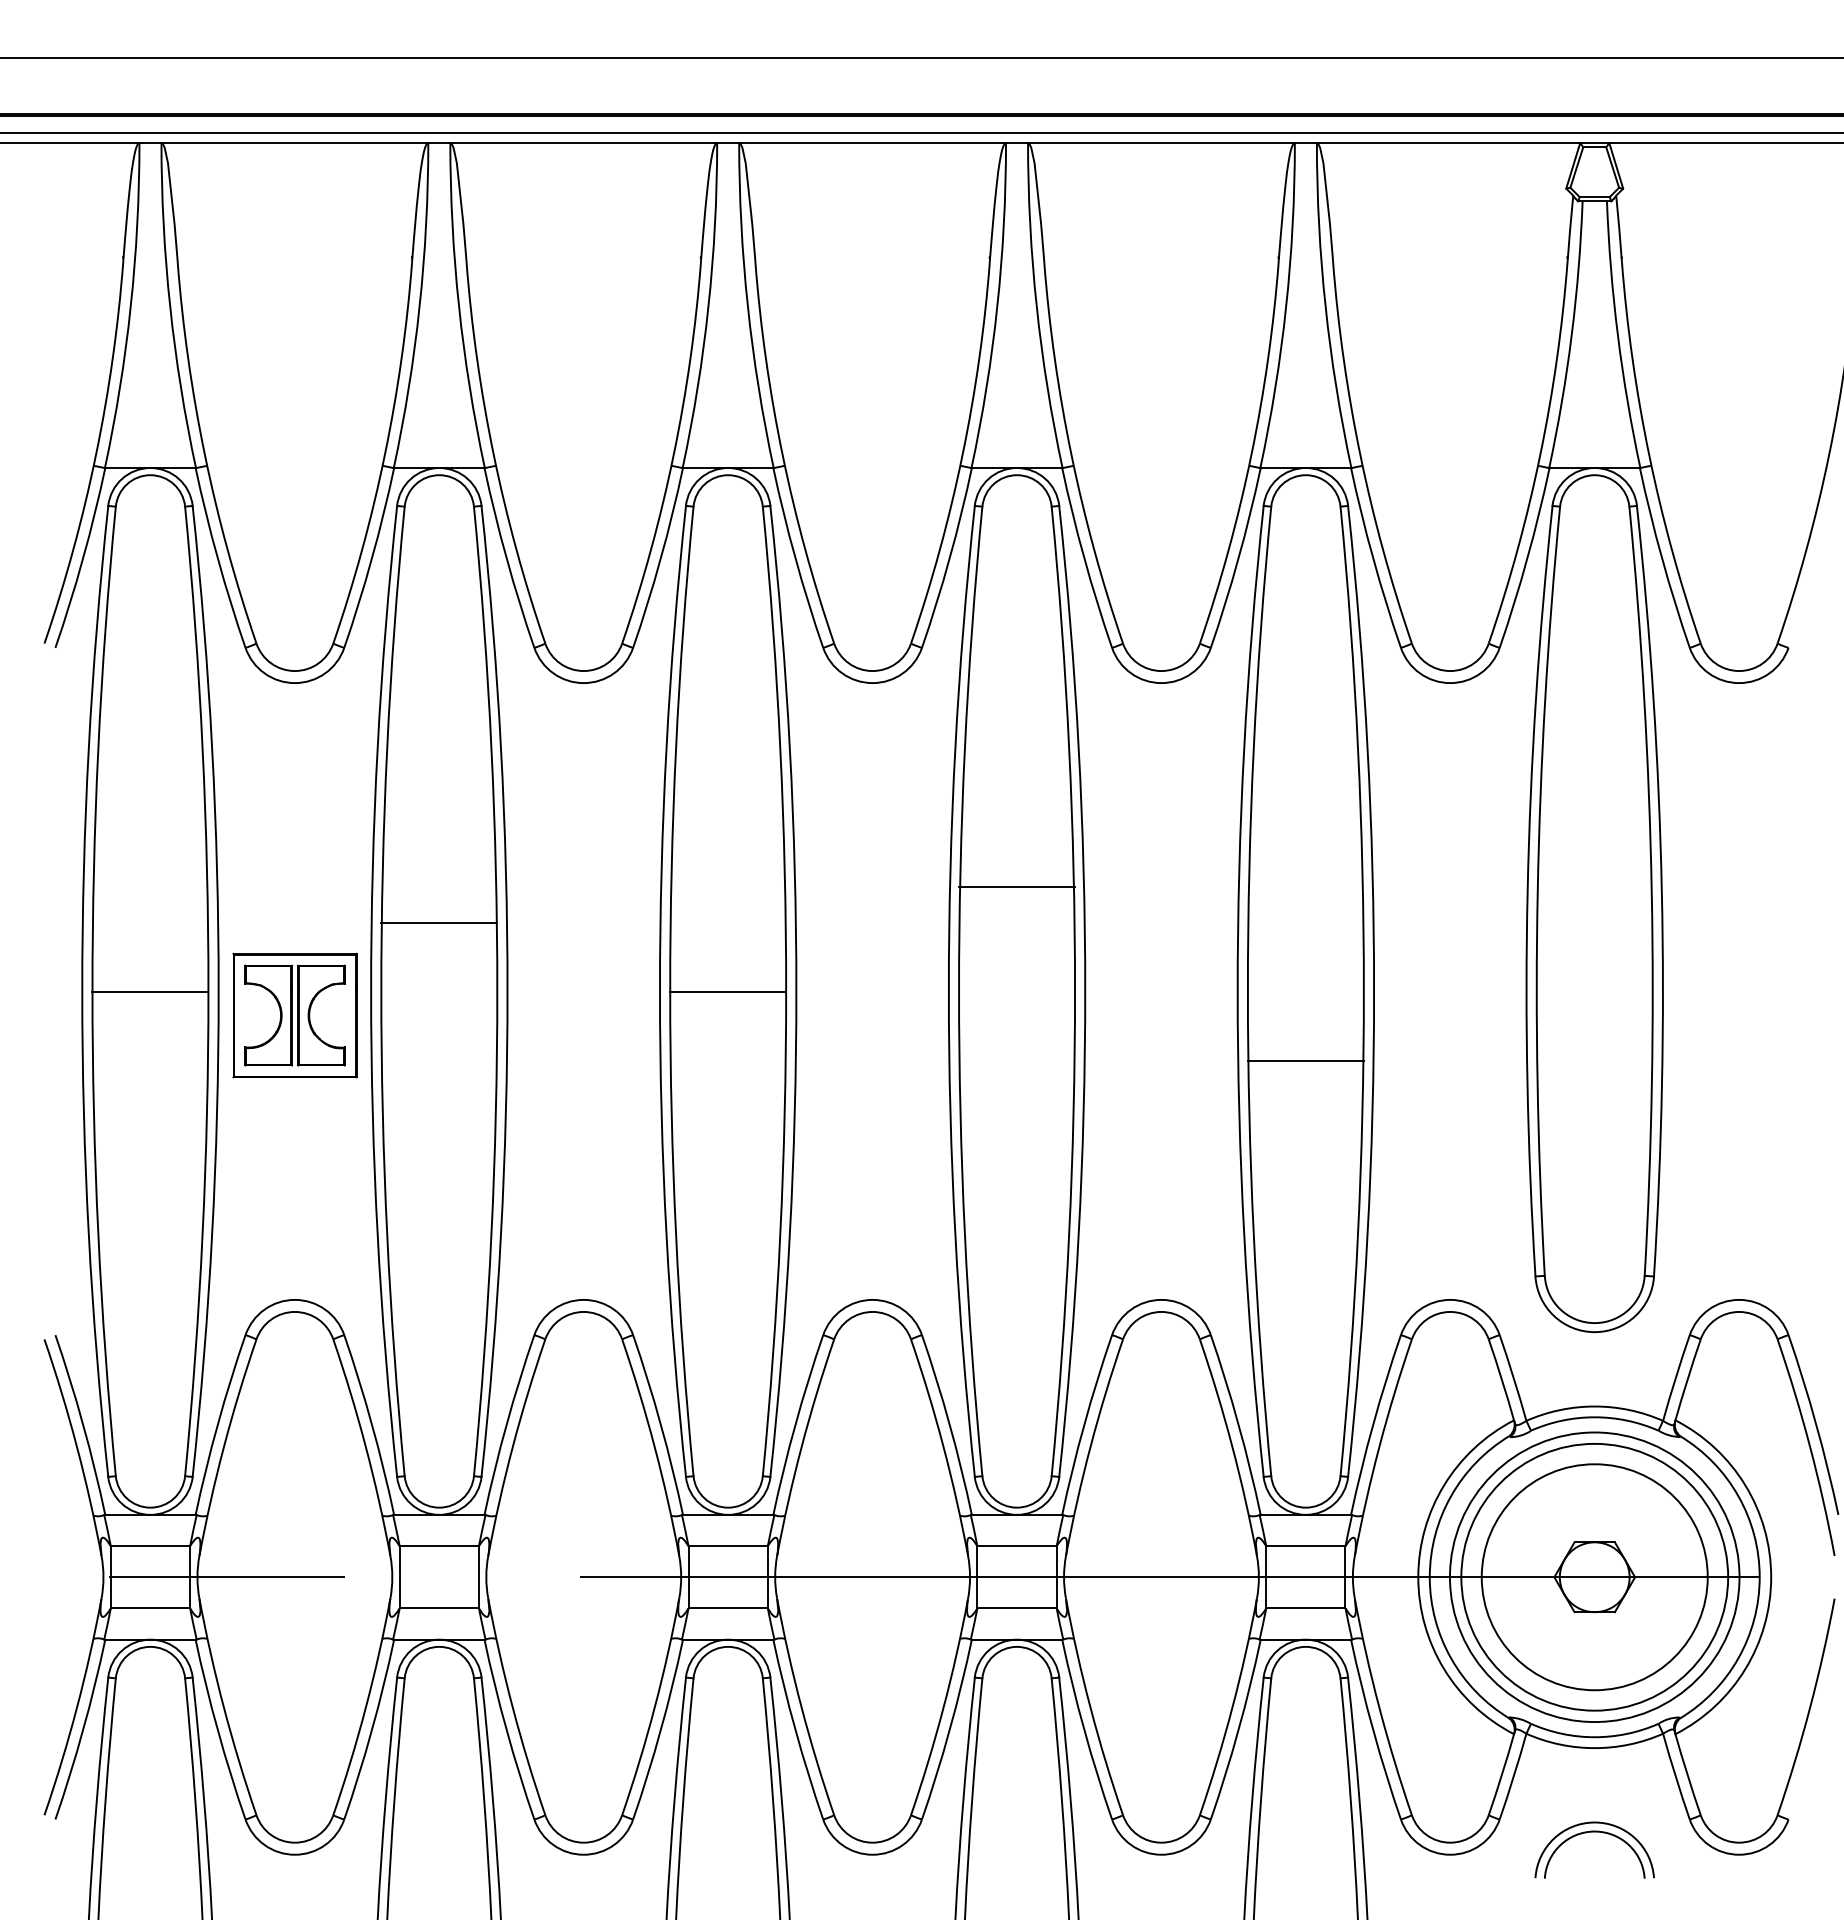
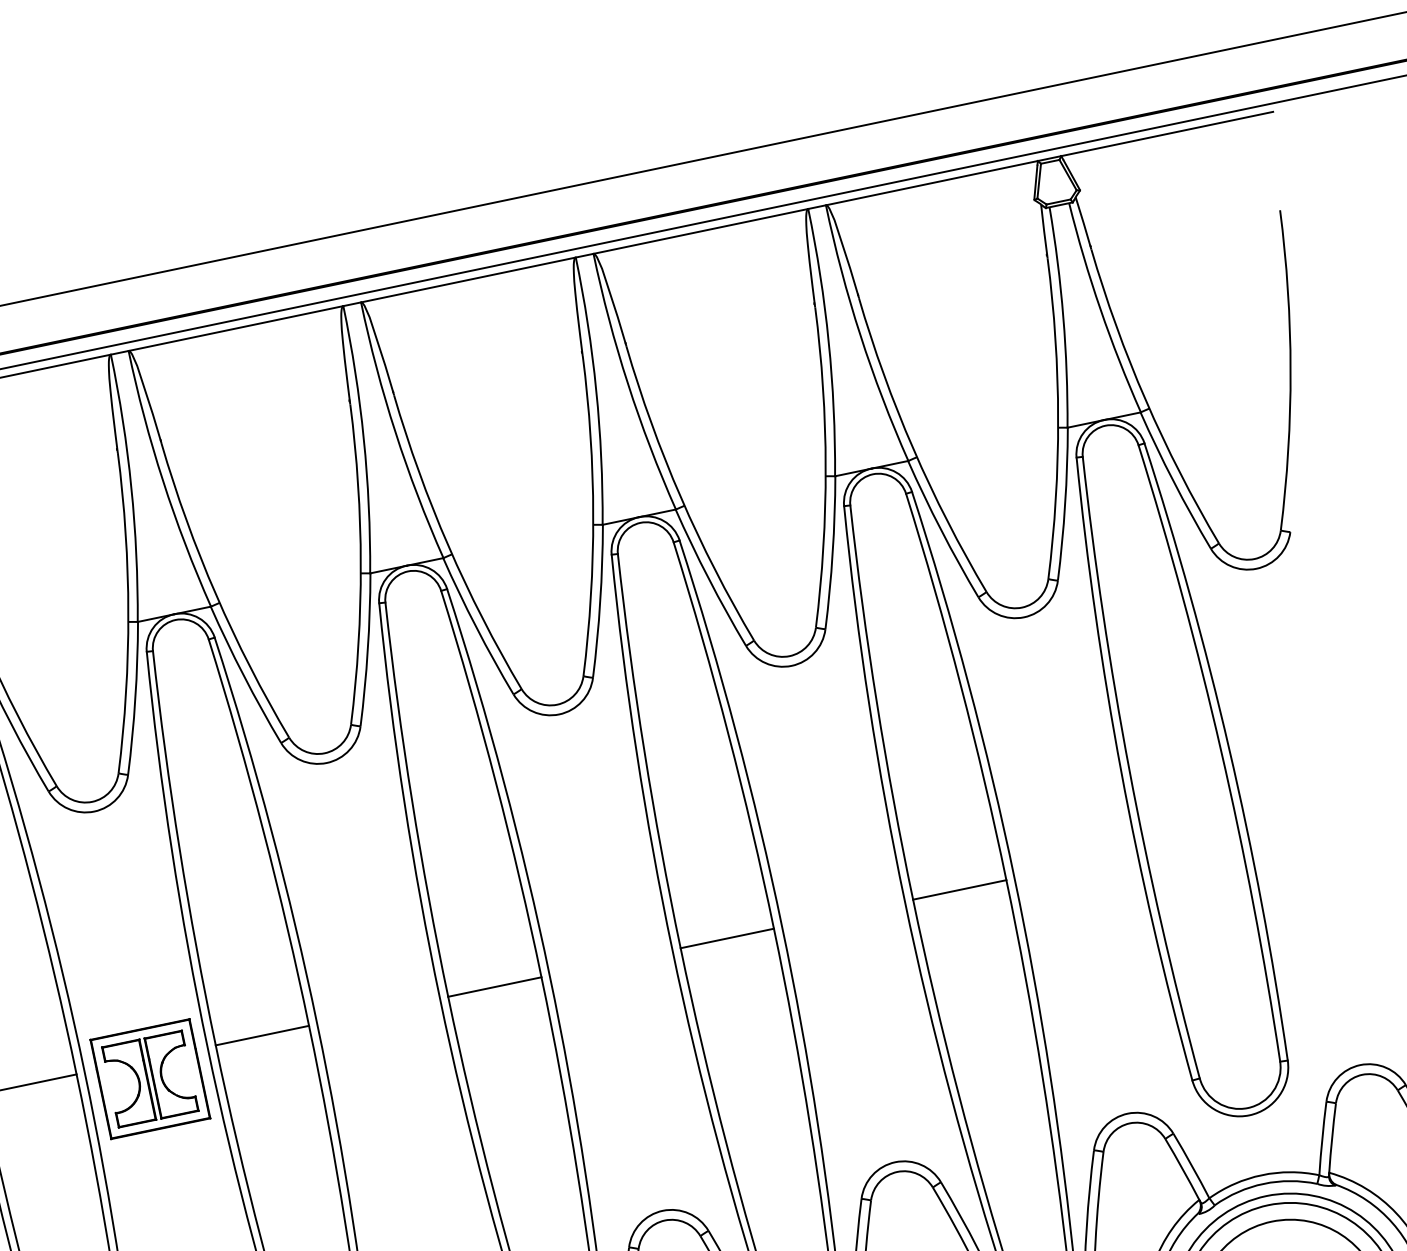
line: (1017, 886) -> (727, 938), moved
line: (439, 922) -> (262, 1035), moved
line: (1305, 1060) -> (959, 889), moved

